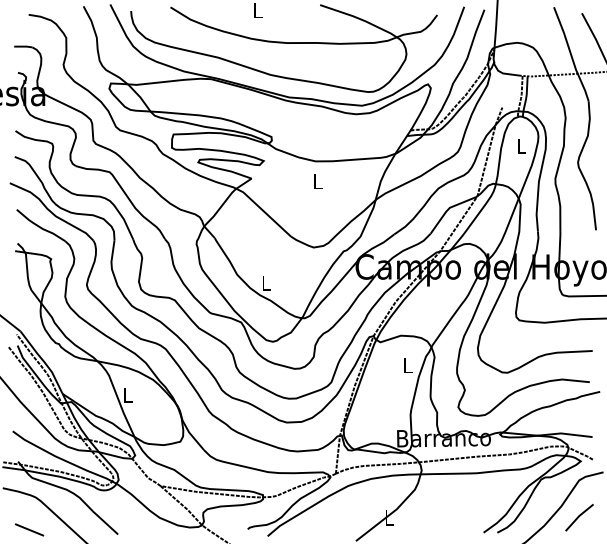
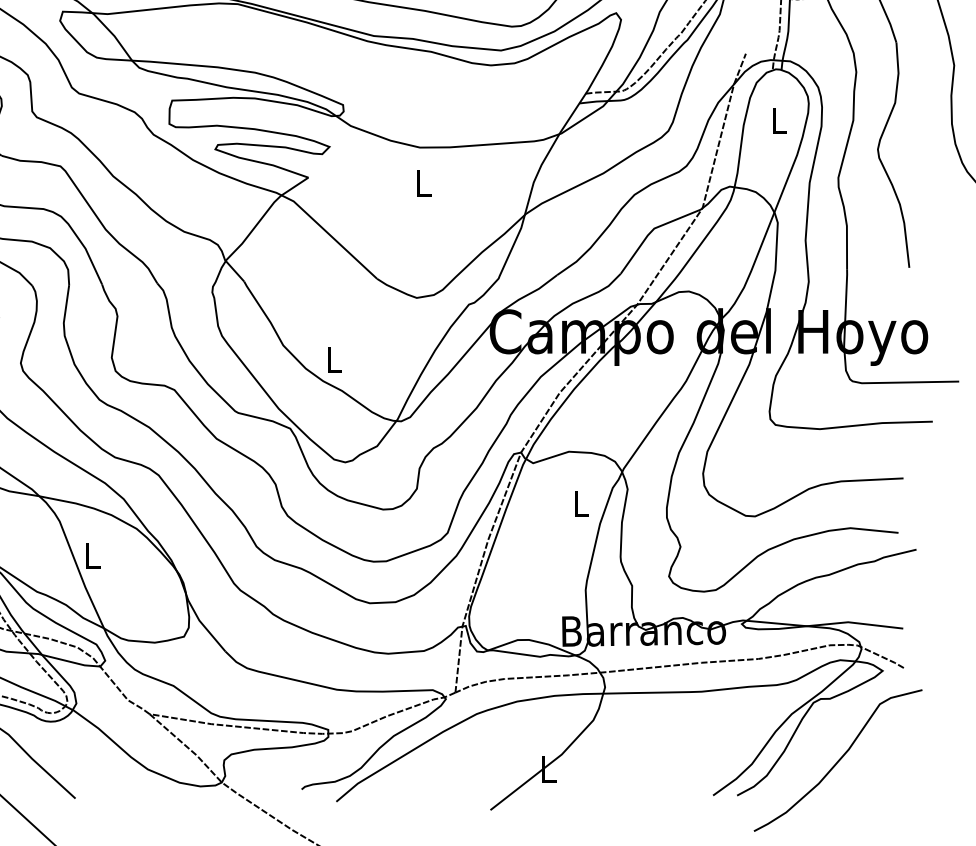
line: (579, 517) -> (880, 768), removed

